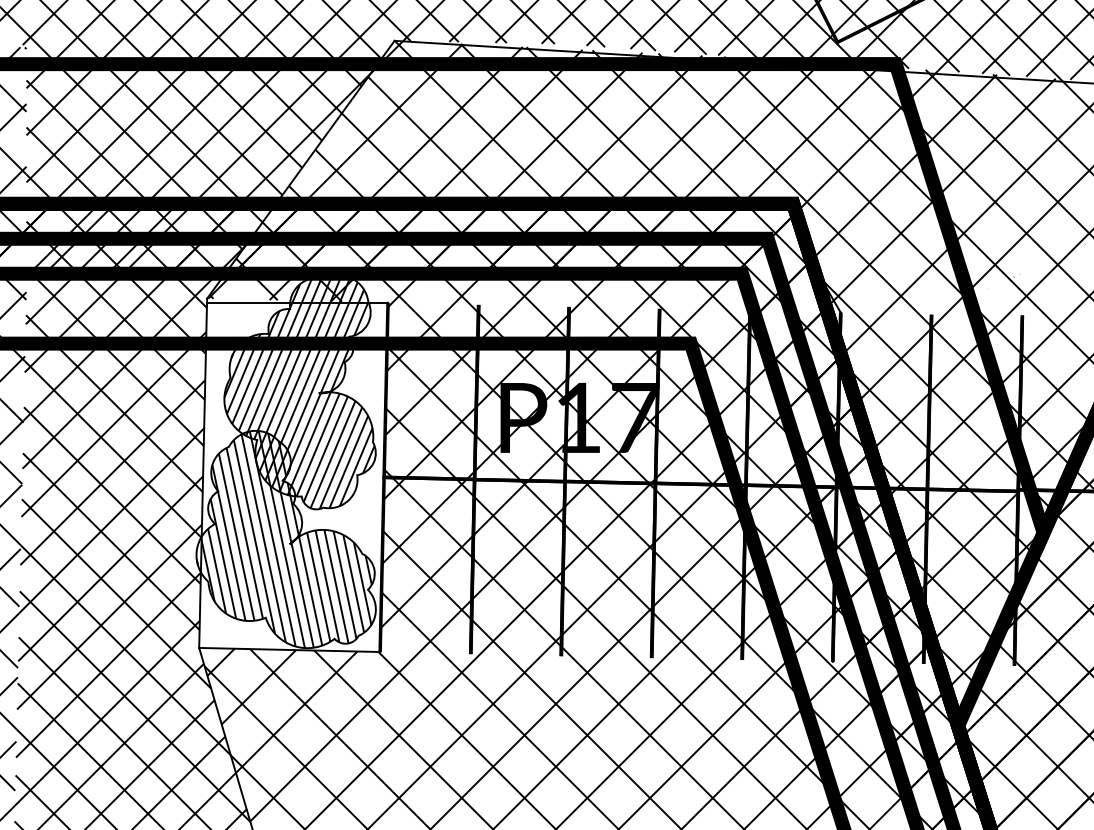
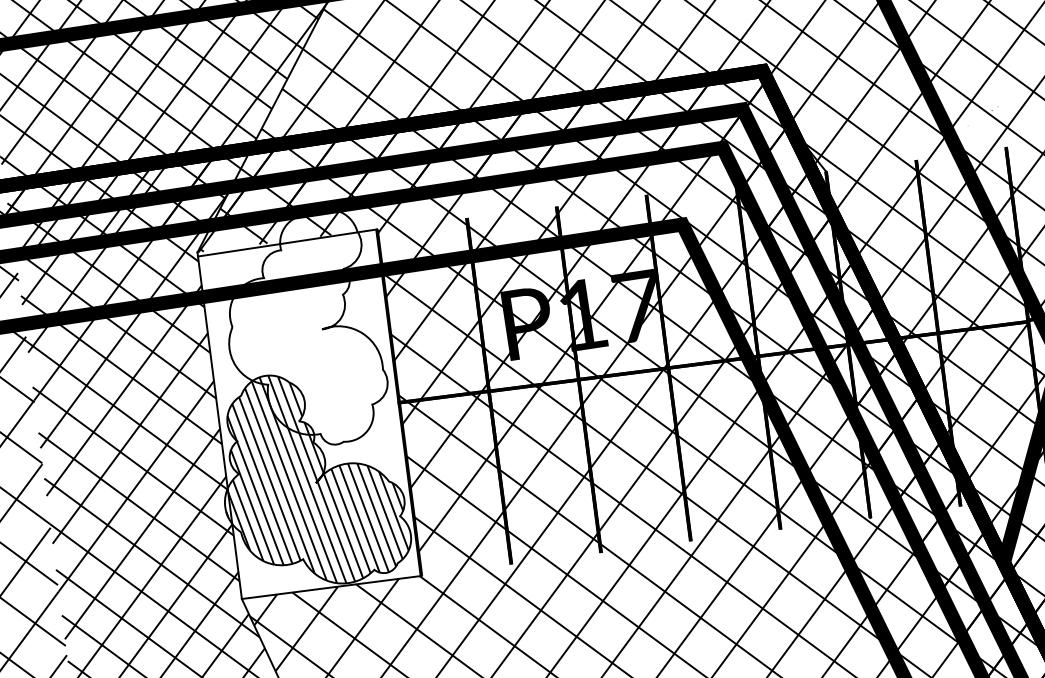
hatch: (299, 392) -> (302, 331), removed

